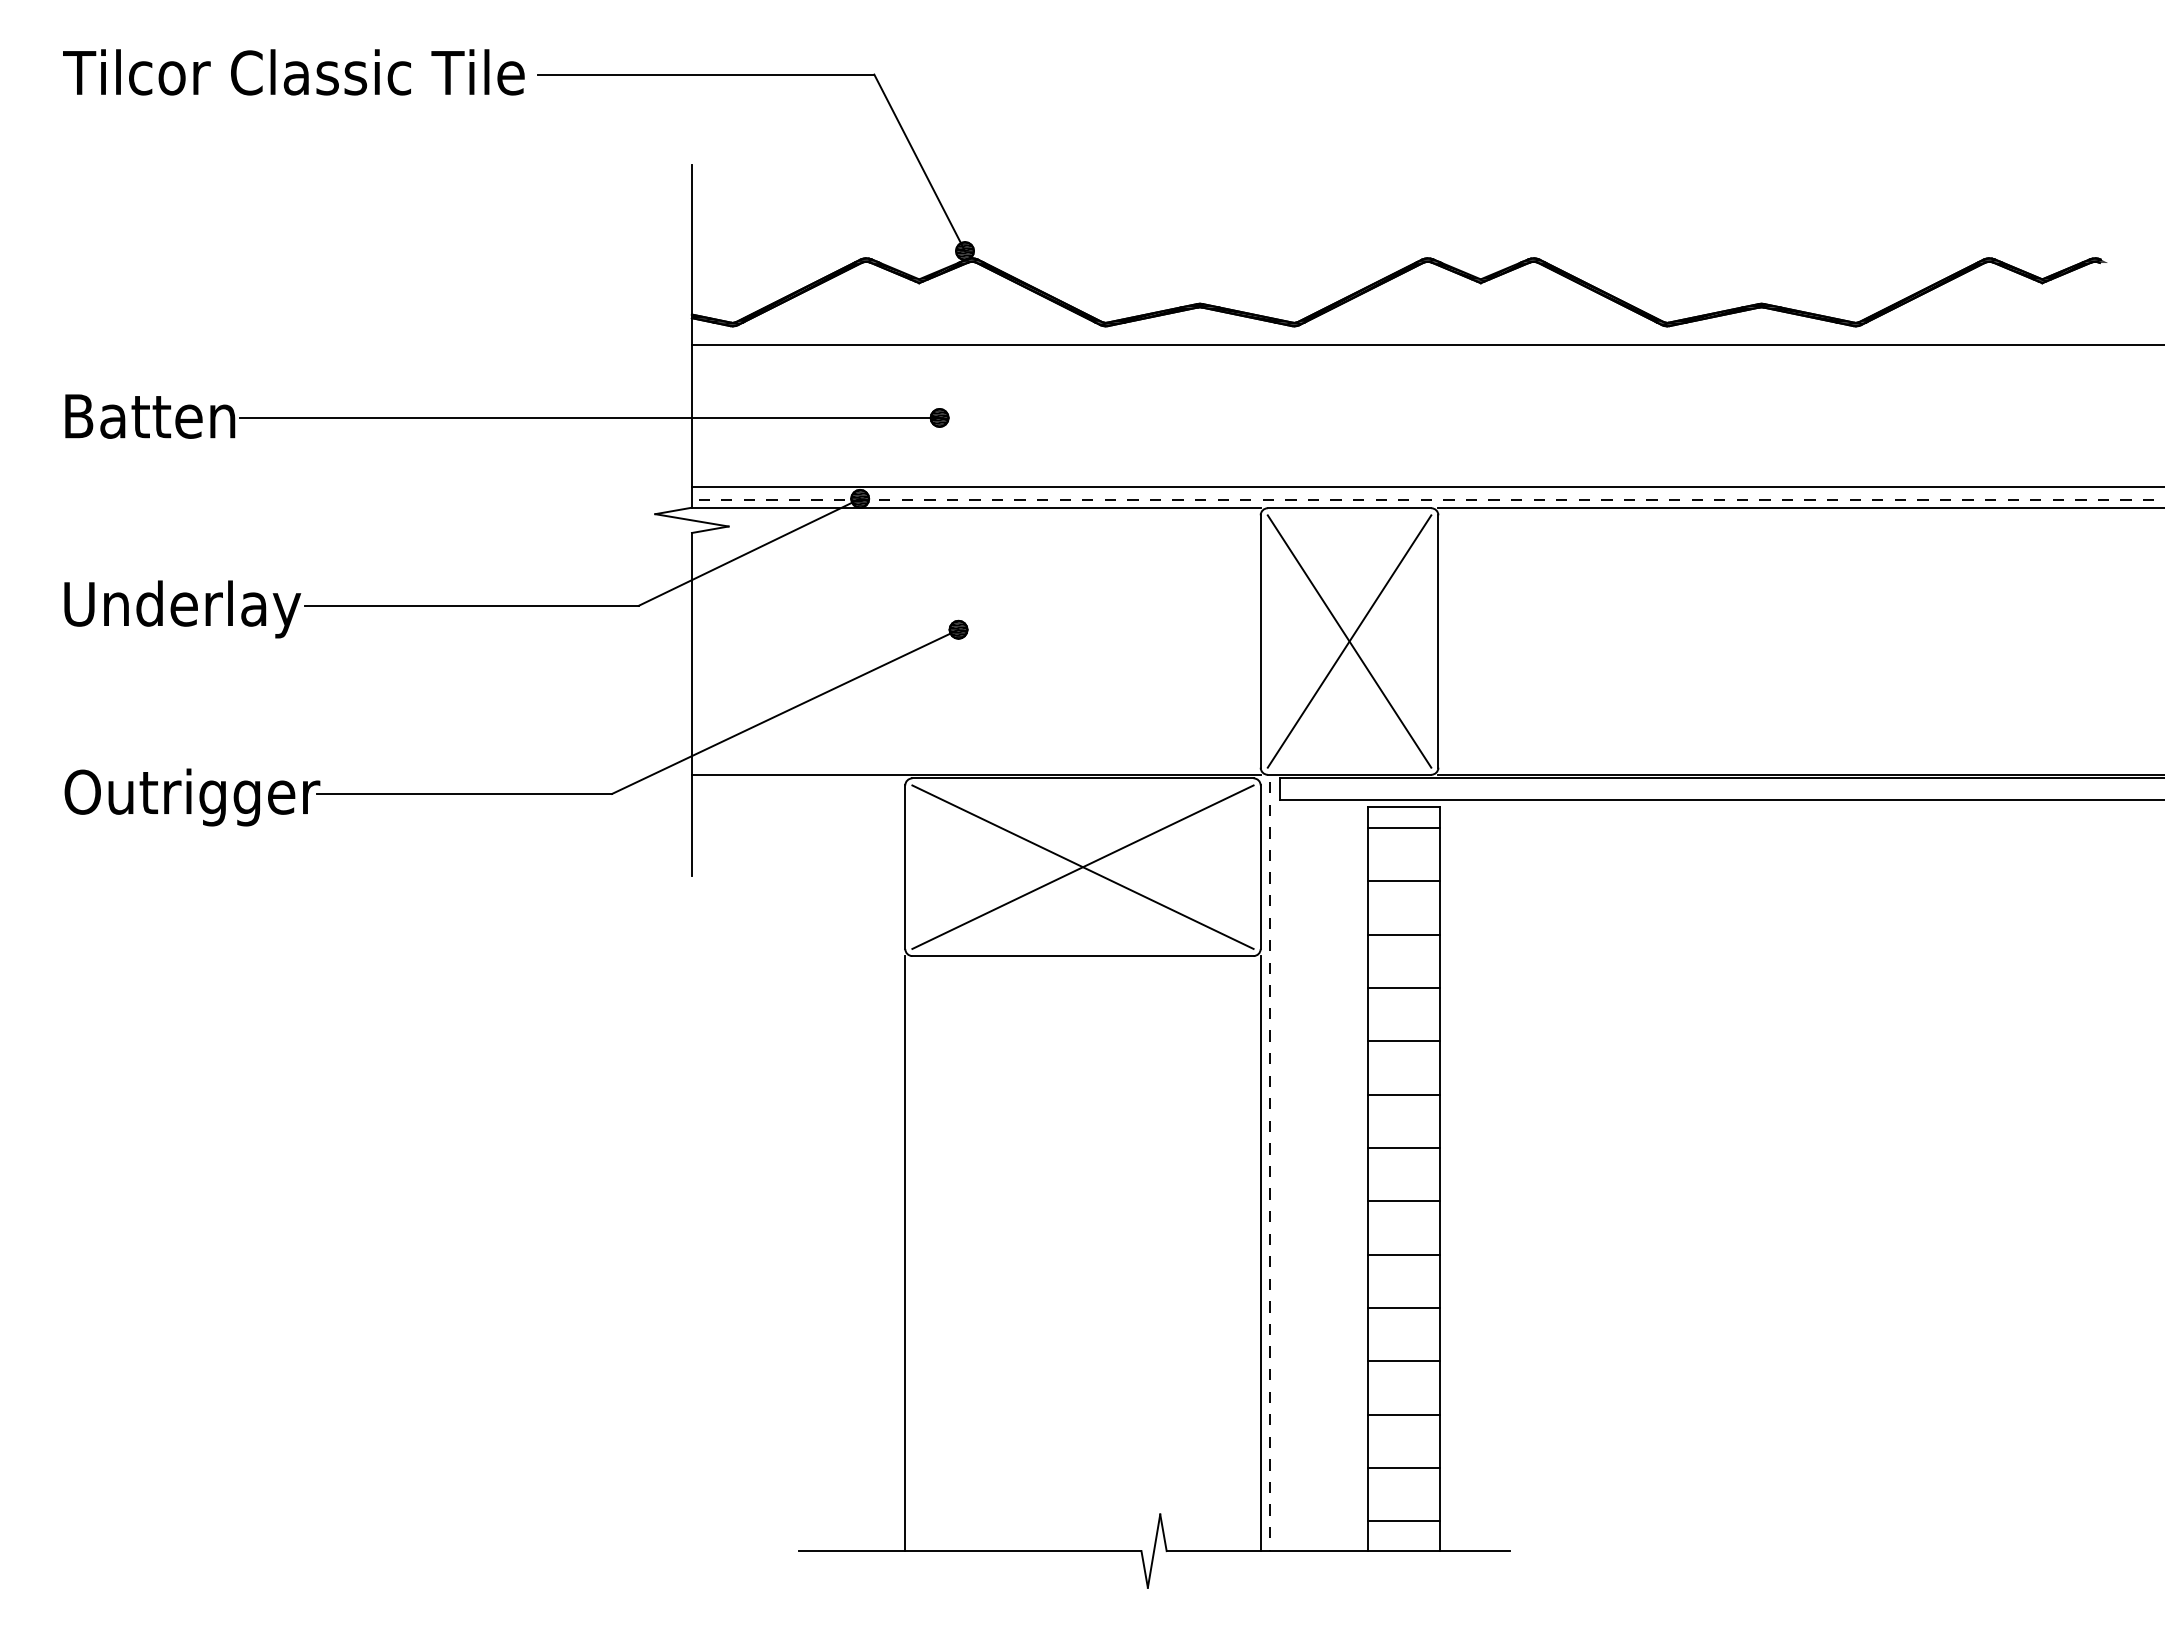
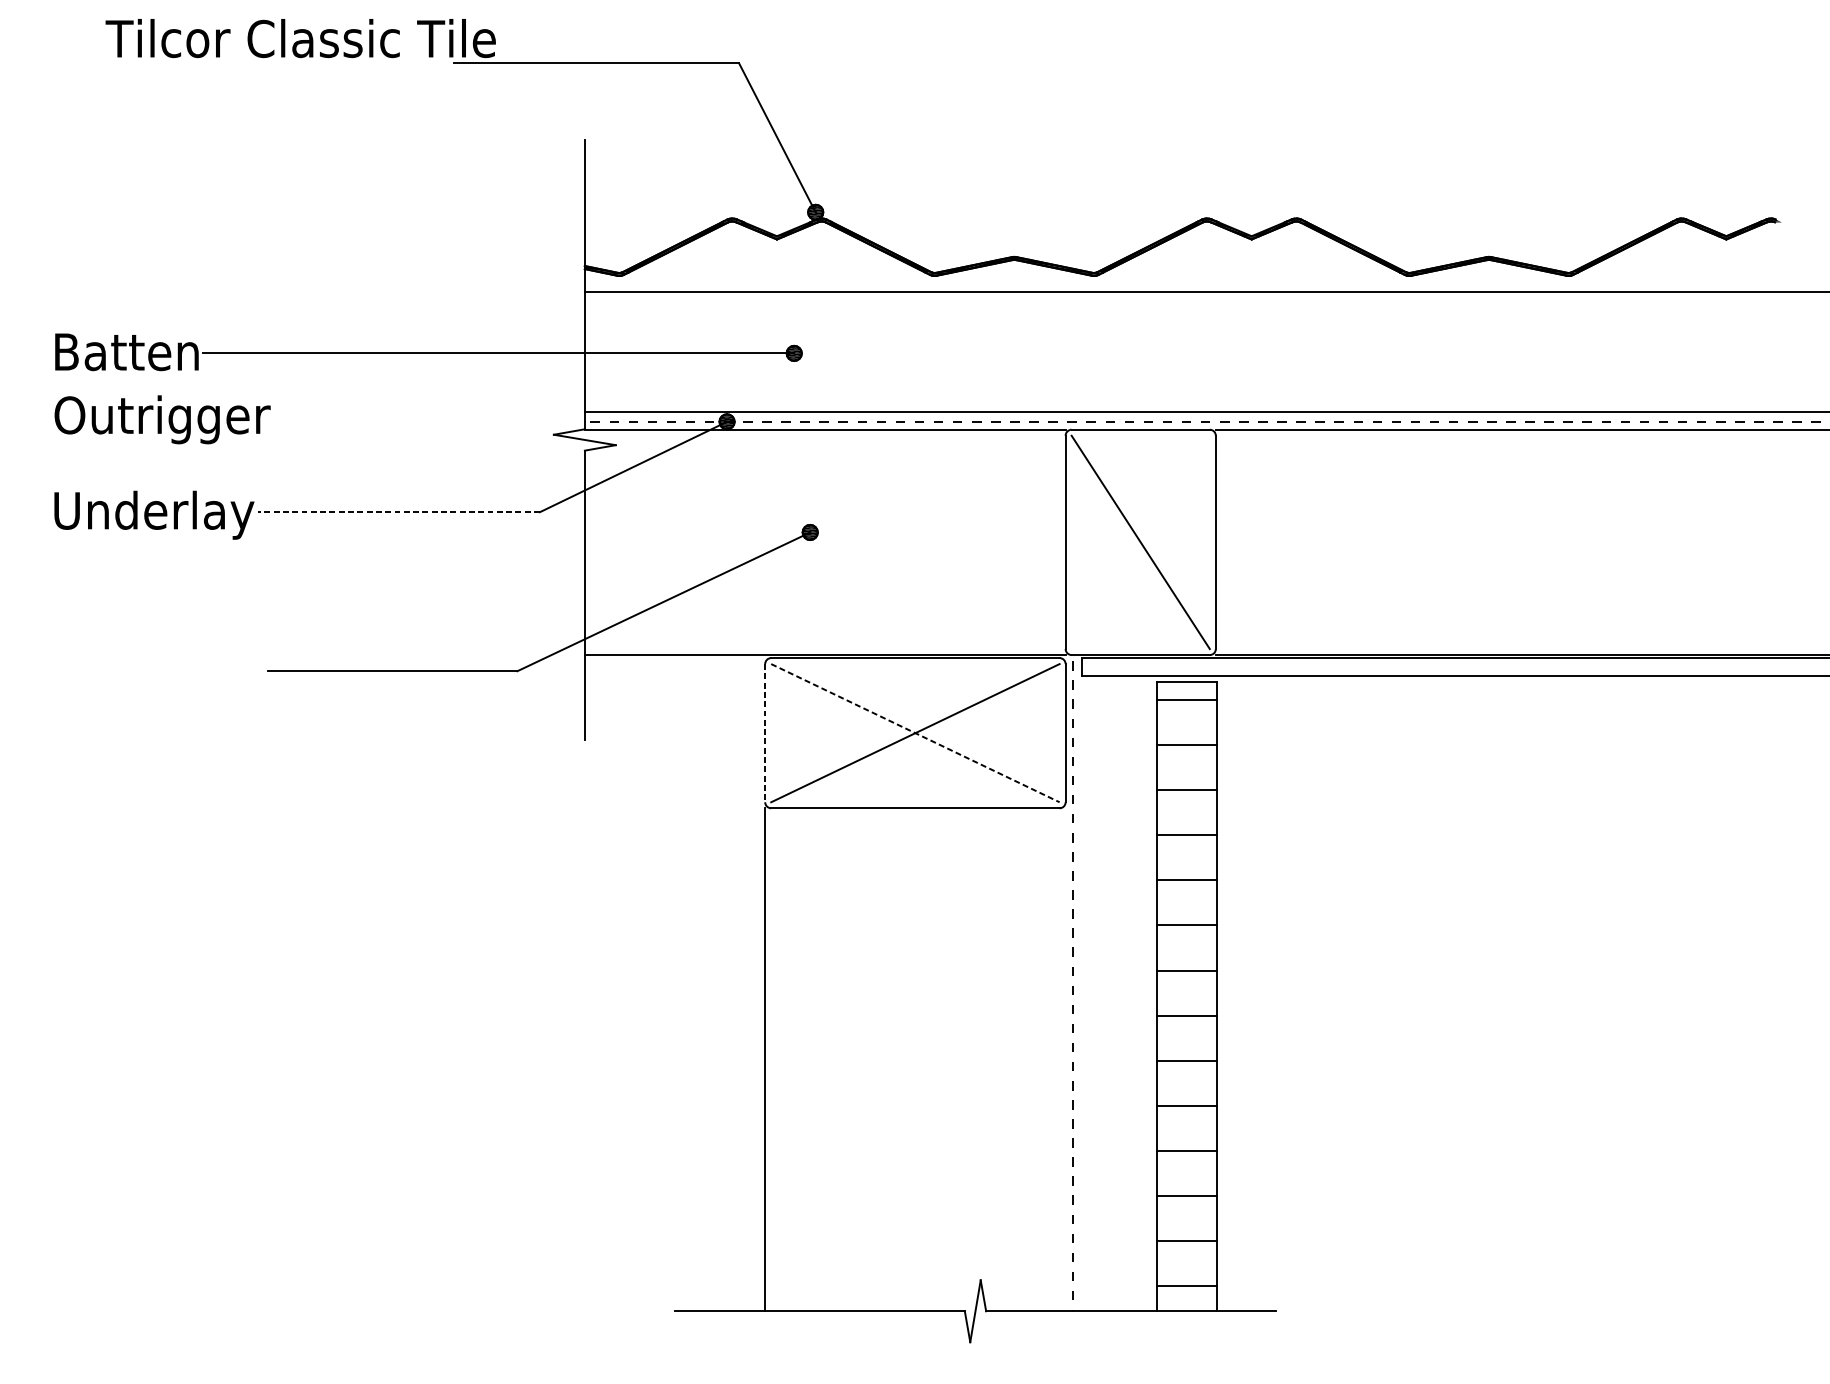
text: (293, 72) -> (300, 38), moved
line: (472, 605) -> (399, 511), solid -> dashed
line: (1349, 641) -> (1140, 542), removed
text: (192, 797) -> (162, 419), moved
line: (905, 867) -> (765, 733), solid -> dashed
line: (1083, 867) -> (915, 733), solid -> dashed
line: (1260, 1253) -> (1065, 1059), removed

